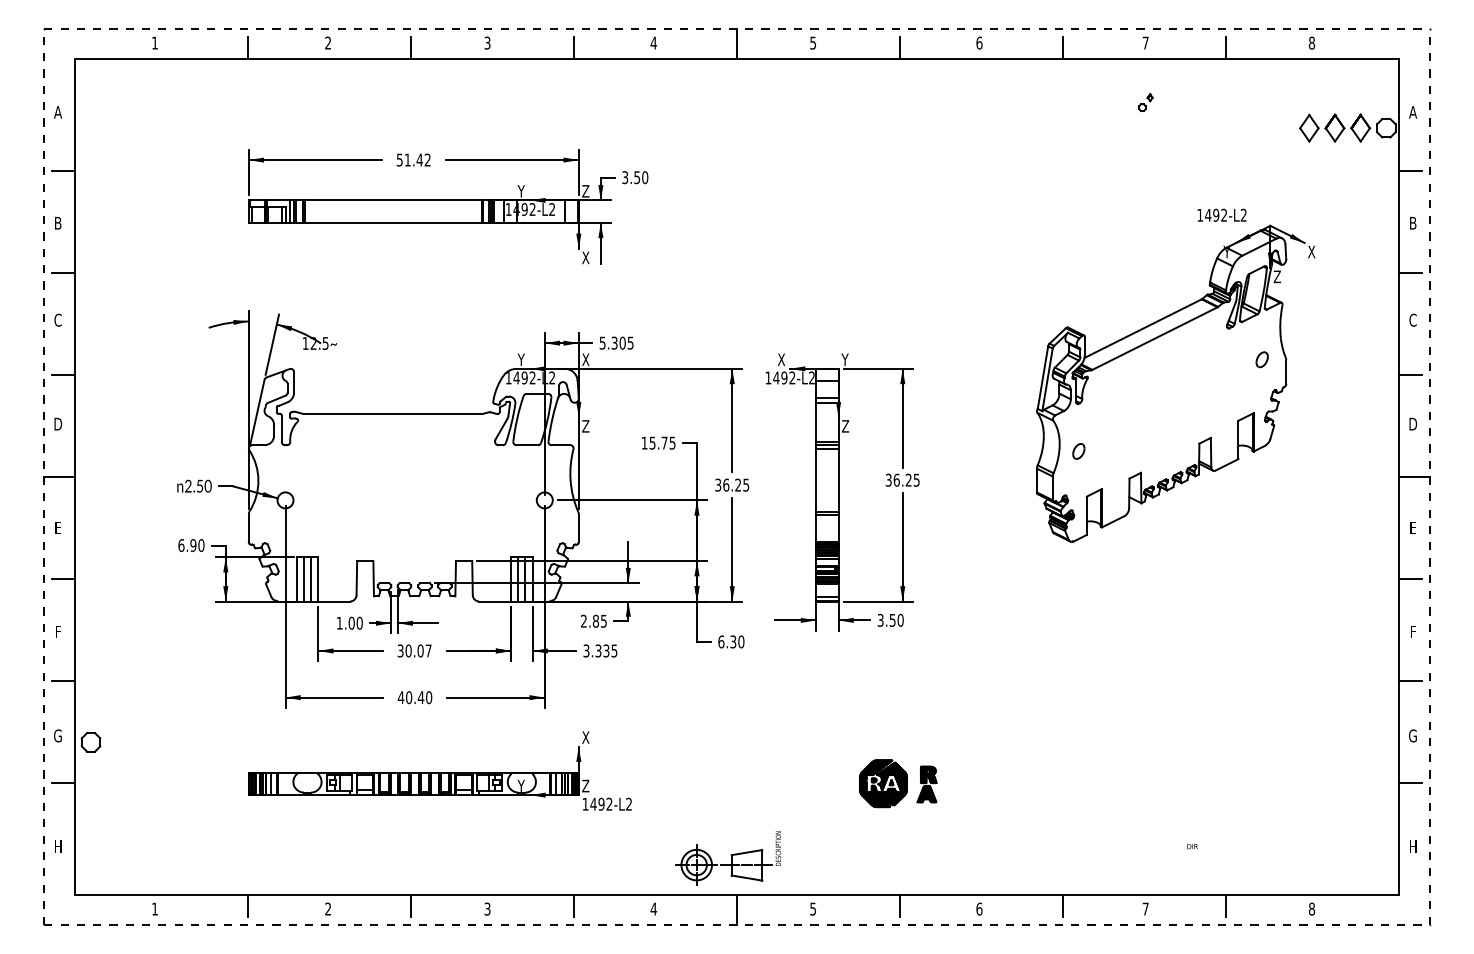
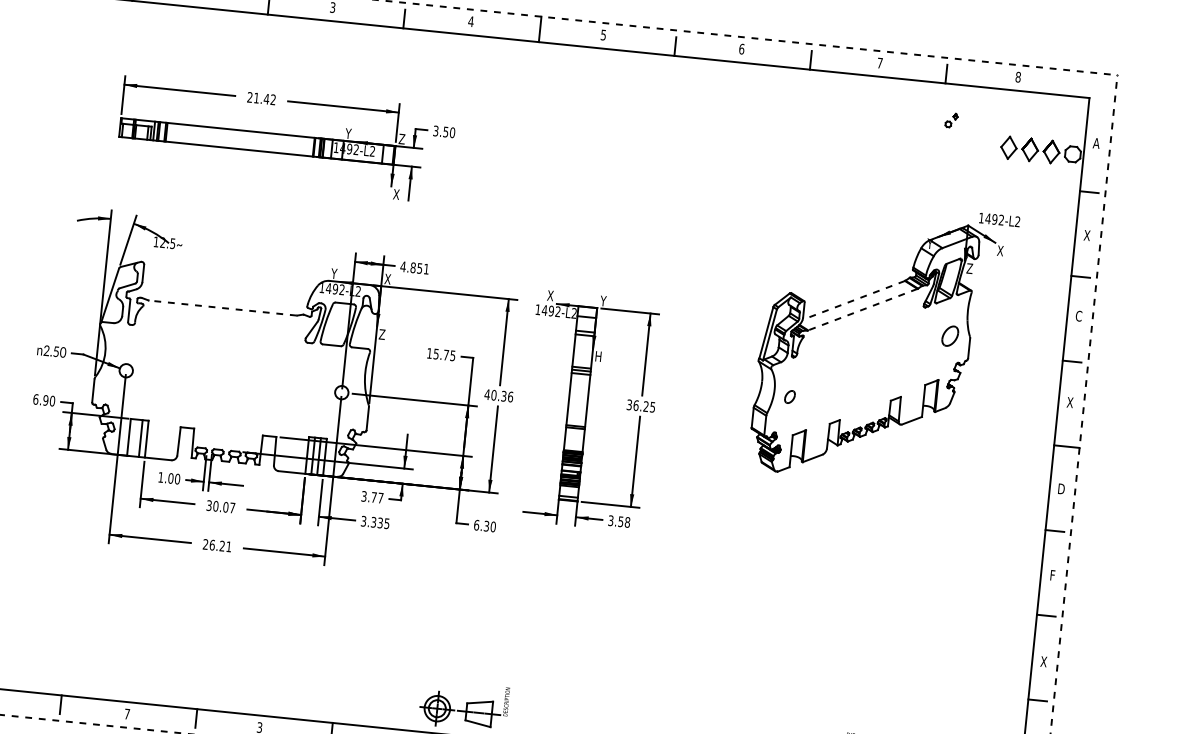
part: (1145, 102) -> (951, 120), moved
text: (399, 159) -> (249, 96), 51.42 -> 21.42
text: (1221, 214) -> (999, 219), moved
text: (1412, 223) -> (1086, 235), B -> X
line: (1143, 328) -> (854, 300), solid -> dashed
line: (1155, 338) -> (863, 309), solid -> dashed
text: (616, 342) -> (414, 267), 5.305 -> 4.851
part: (1261, 359) -> (949, 336), size x1.6
line: (393, 414) -> (223, 308), solid -> dashed
text: (1413, 423) -> (1070, 402), D -> X
text: (845, 426) -> (598, 356), Z -> H
text: (732, 484) -> (499, 395), 36.25 -> 40.36
text: (1413, 527) -> (1061, 488), E -> D
line: (303, 579) -> (134, 438), removed
text: (593, 620) -> (372, 496), 2.85 -> 3.77
text: (900, 620) -> (627, 522), 3.50 -> 3.58
text: (414, 697) -> (216, 545), 40.40 -> 26.21
text: (1412, 735) -> (1043, 661), G -> X
part: (439, 770) -> (231, 608), removed
part: (898, 783) -> (611, 657), removed
text: (328, 908) -> (127, 713), 2 -> 7

